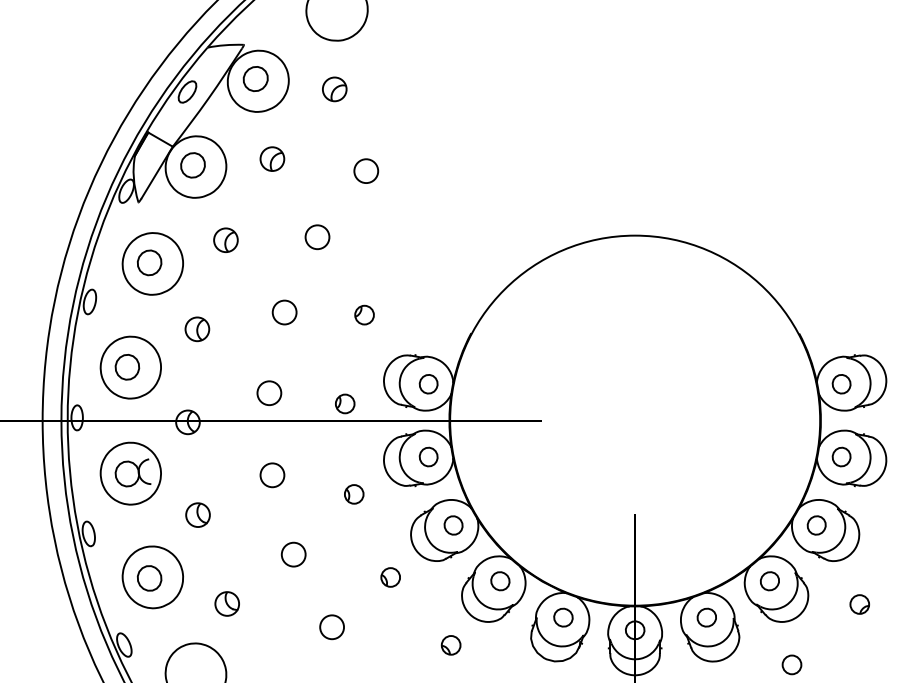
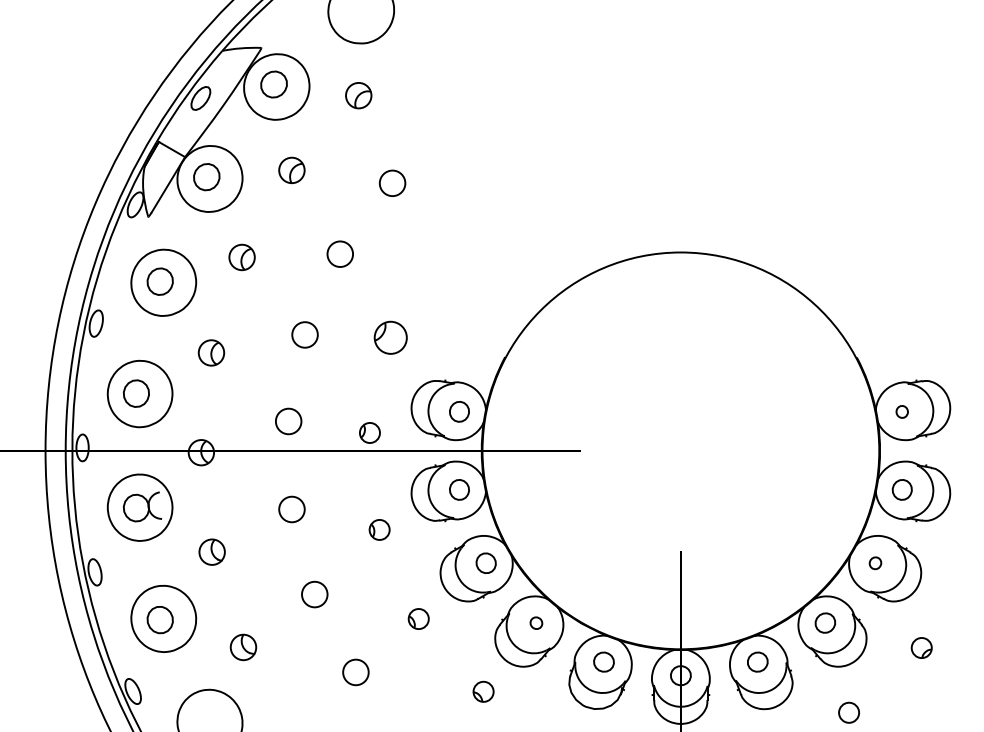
part: (364, 314) -> (390, 337), size x1.6
part: (841, 384) -> (902, 412), size x0.6
part: (816, 525) -> (875, 563), size x0.6
part: (500, 581) -> (536, 623), size x0.6

